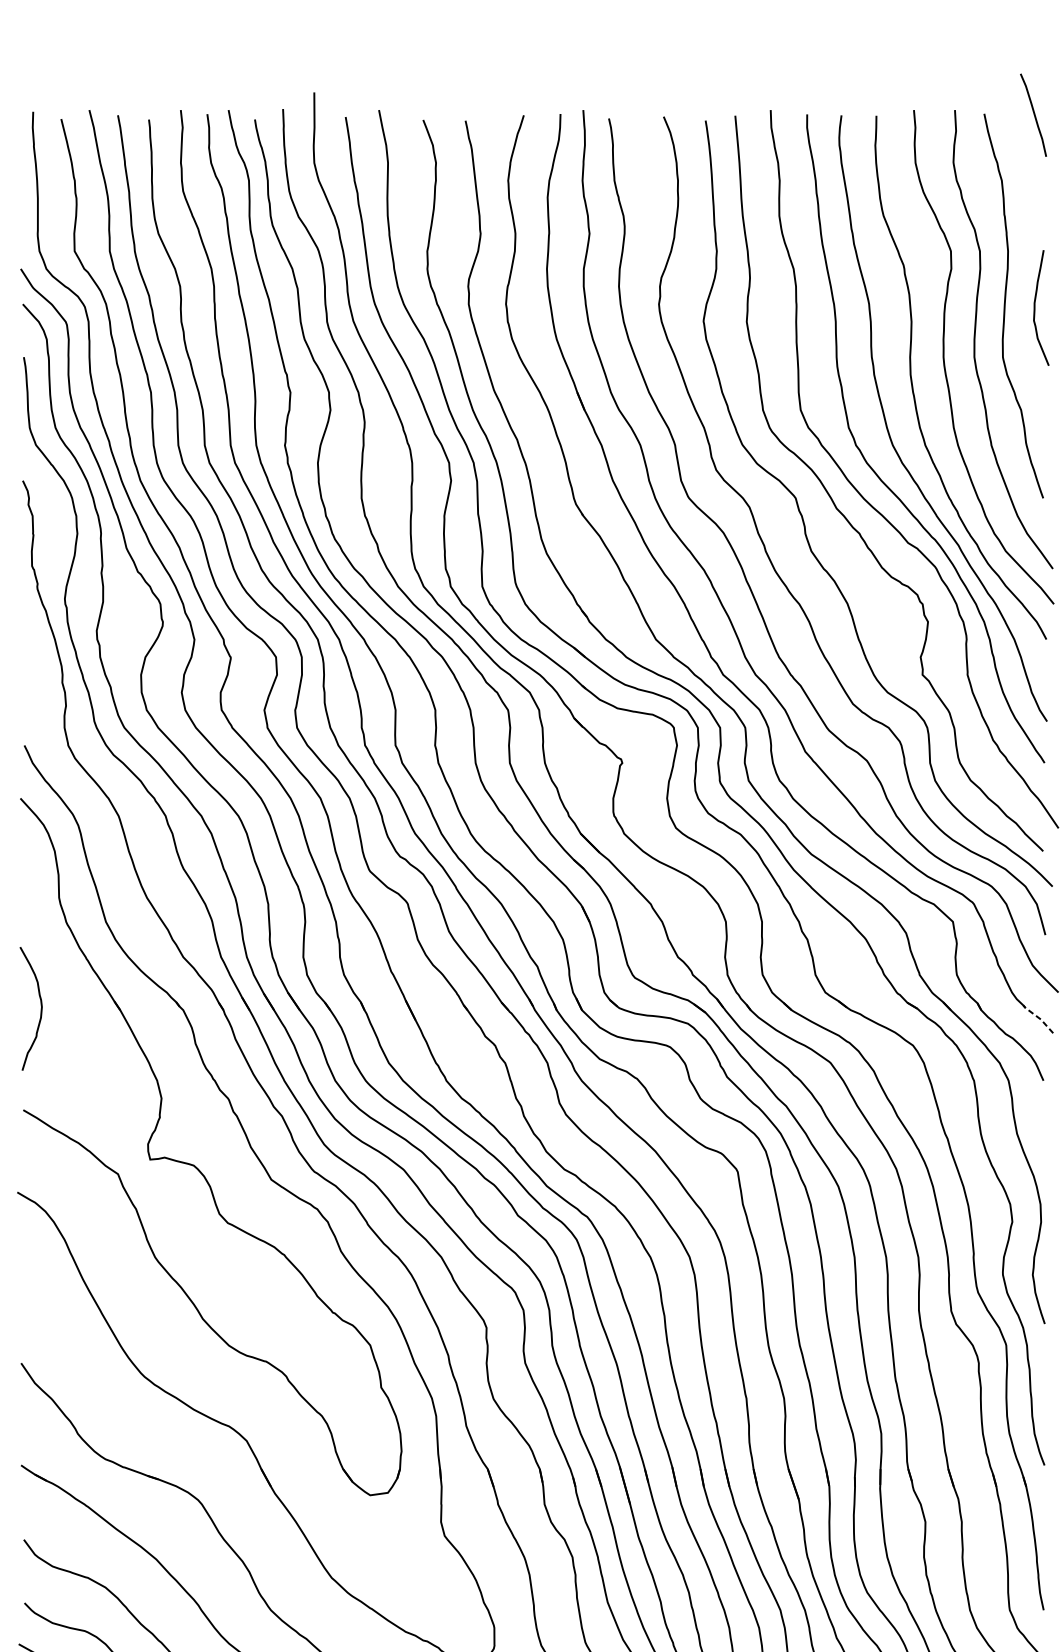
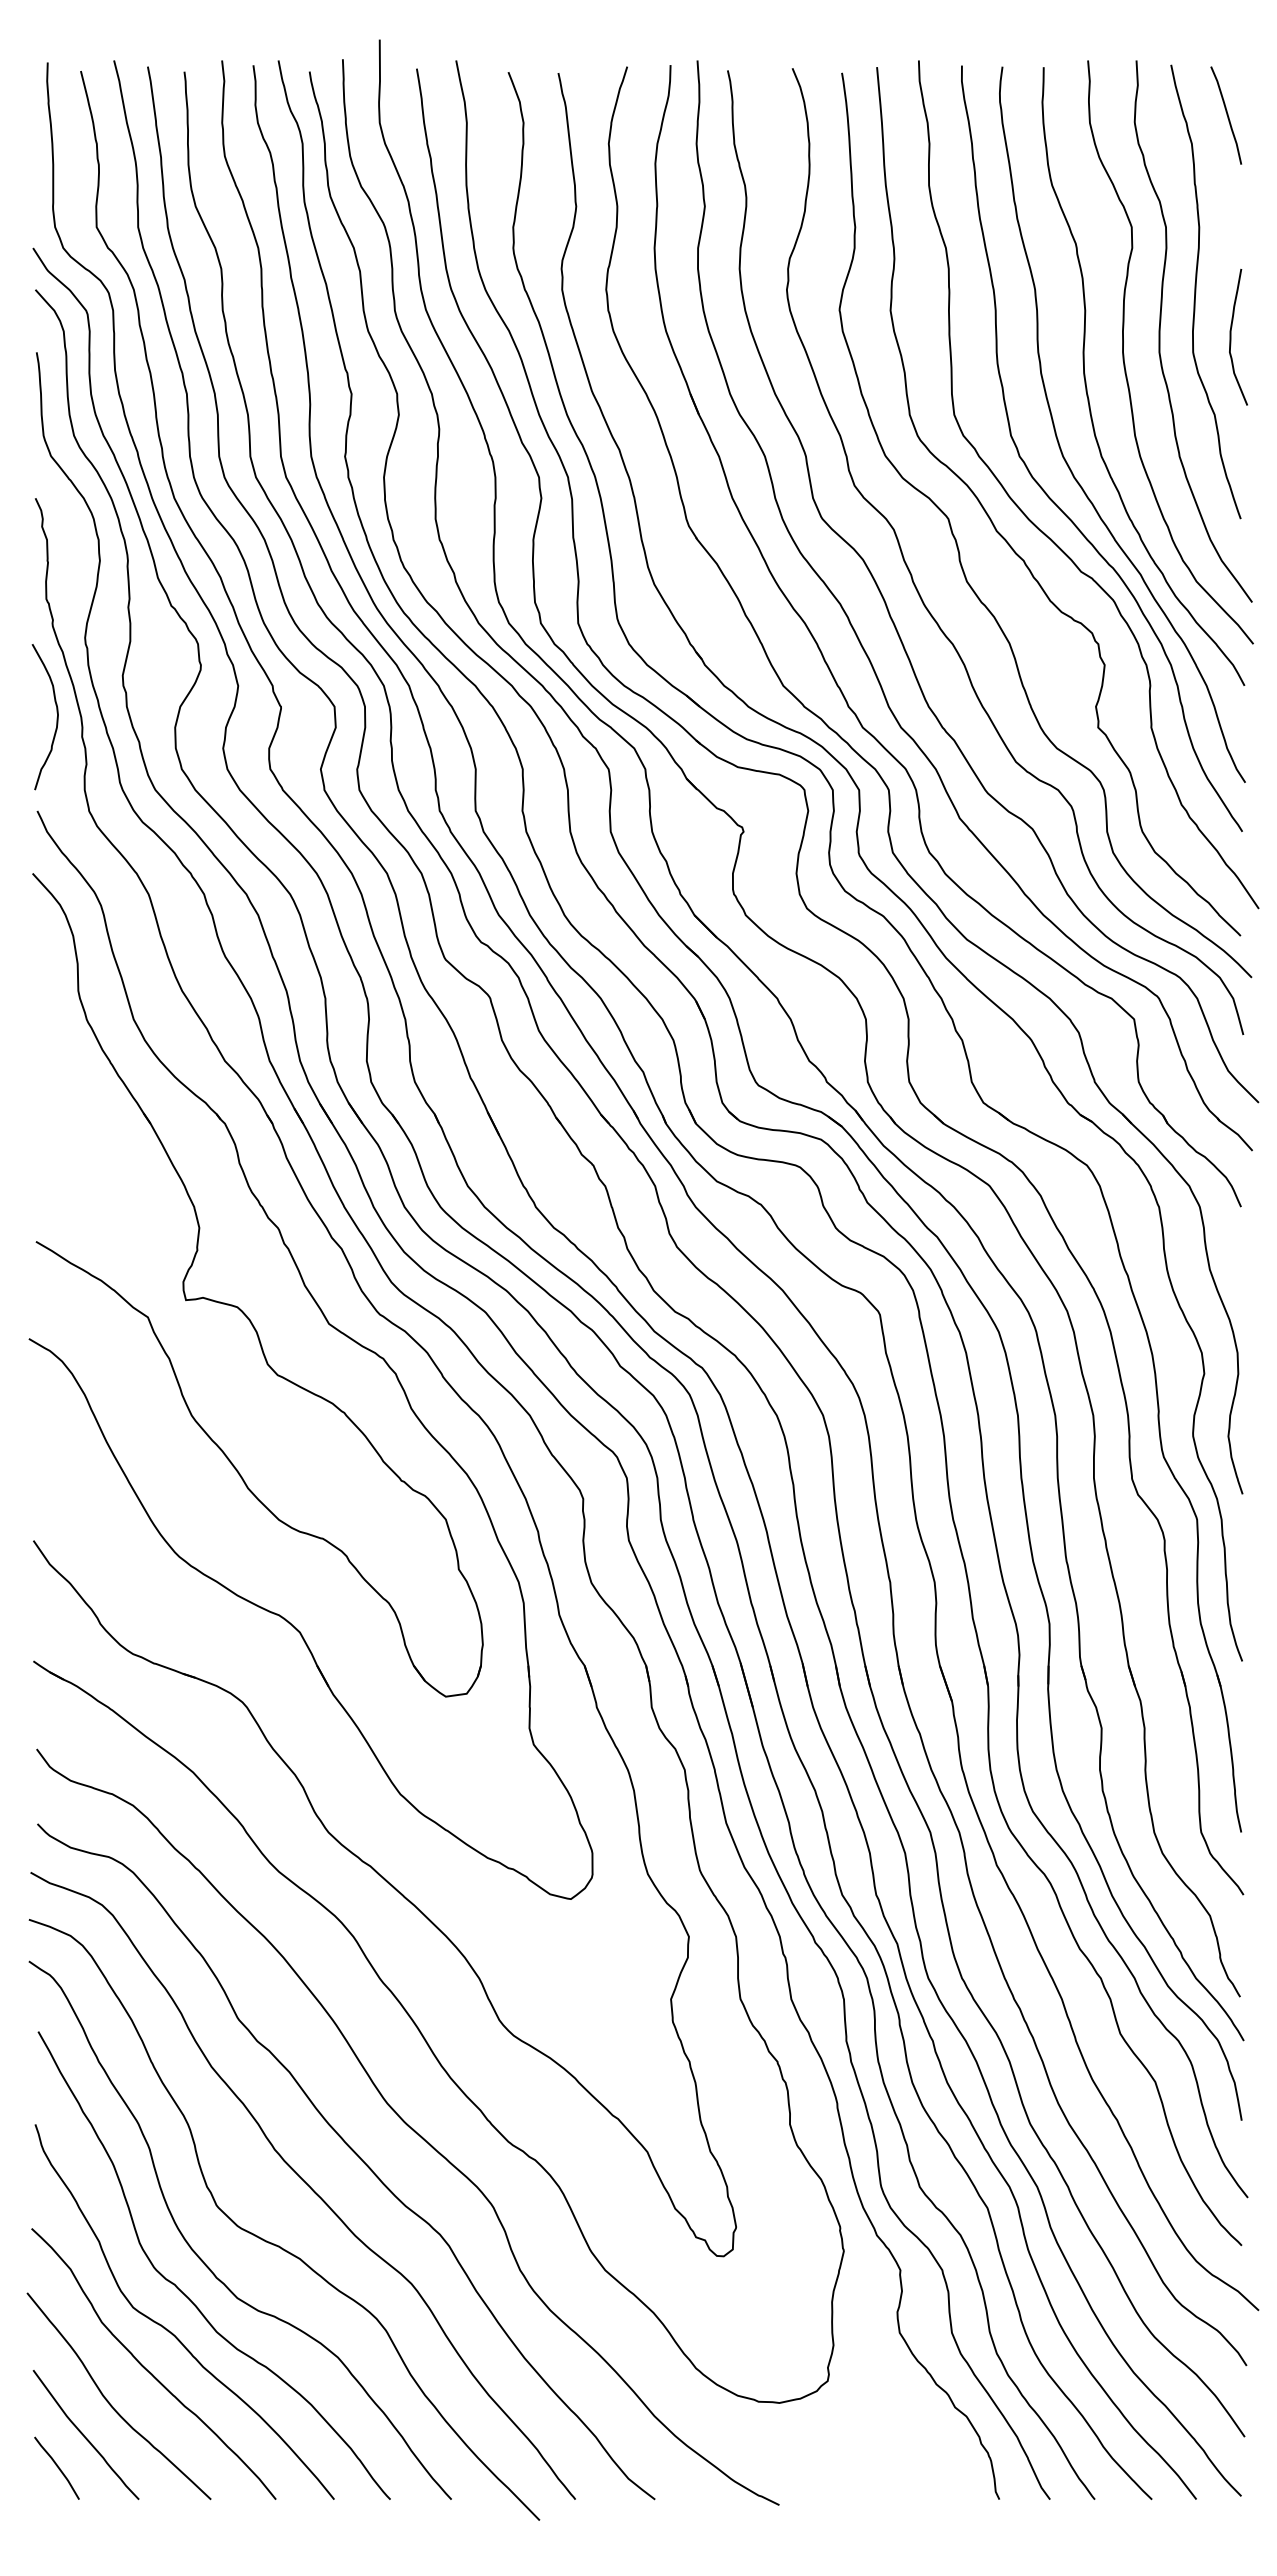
curve: (1033, 115) -> (1226, 115), moved
curve: (1035, 307) -> (1231, 336), moved
curve: (40, 1009) -> (56, 717), moved
line: (1038, 1017) -> (1235, 1132), dashed -> solid

